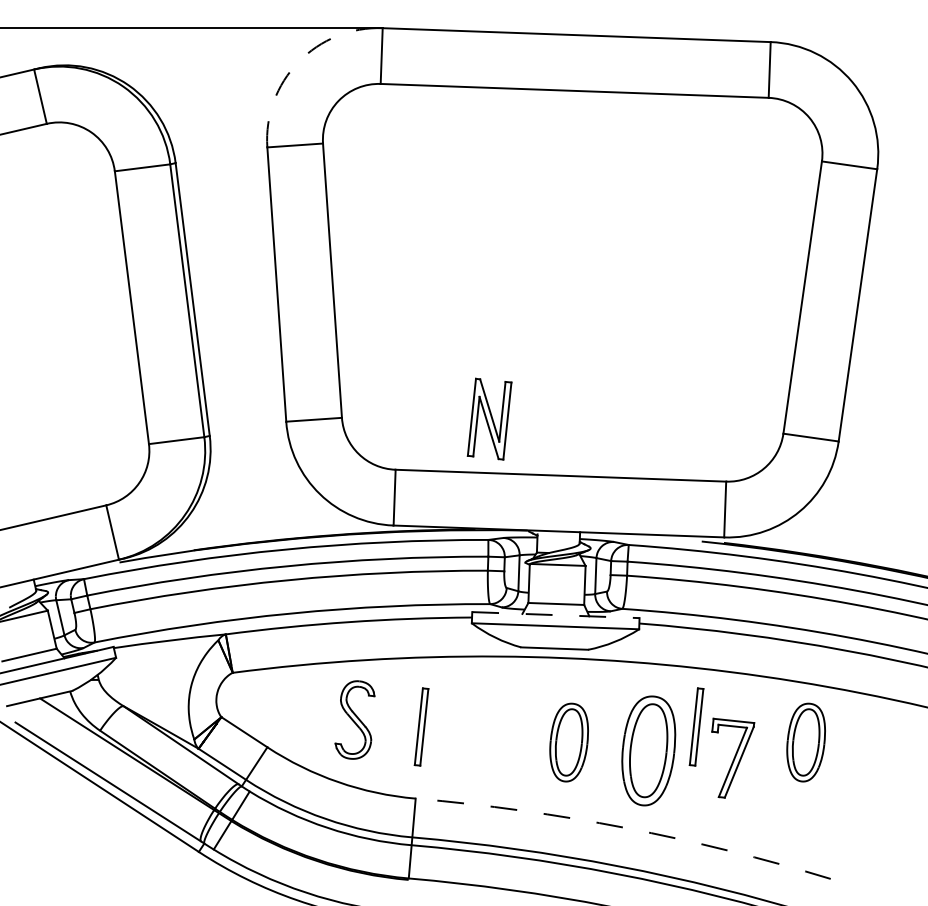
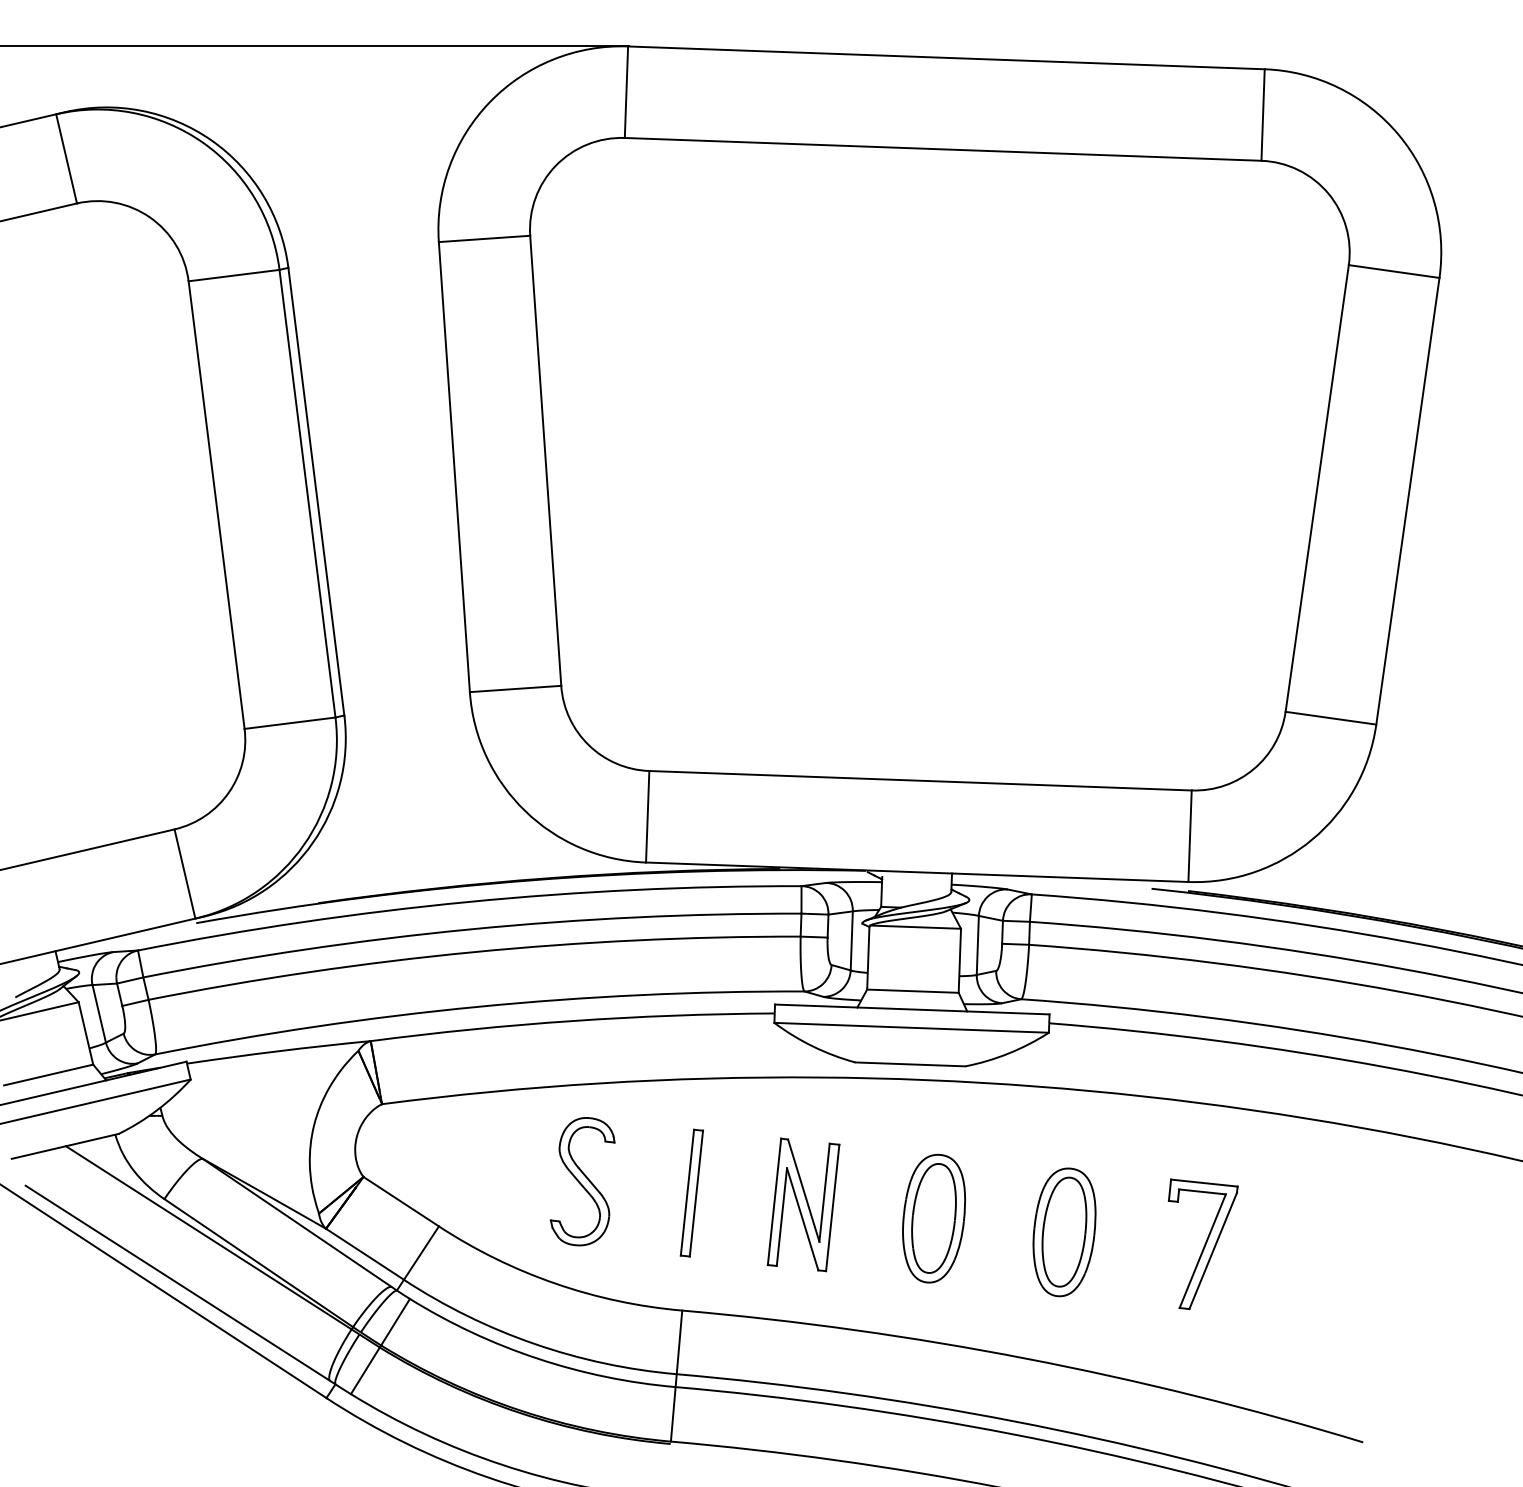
arc: (298, 62) -> (489, 102), dashed -> solid
part: (489, 418) -> (803, 1203), moved
line: (555, 615) -> (911, 1010), dashed -> solid
part: (696, 726) -> (1142, 1192), removed
part: (805, 742) -> (1321, 1218), removed
part: (648, 750) -> (1064, 1231), size x0.71
arc: (625, 827) -> (1026, 1357), dashed -> solid

